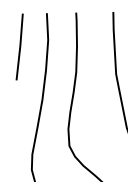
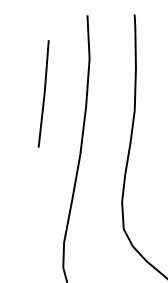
line: (19, 46) -> (43, 93), moved

